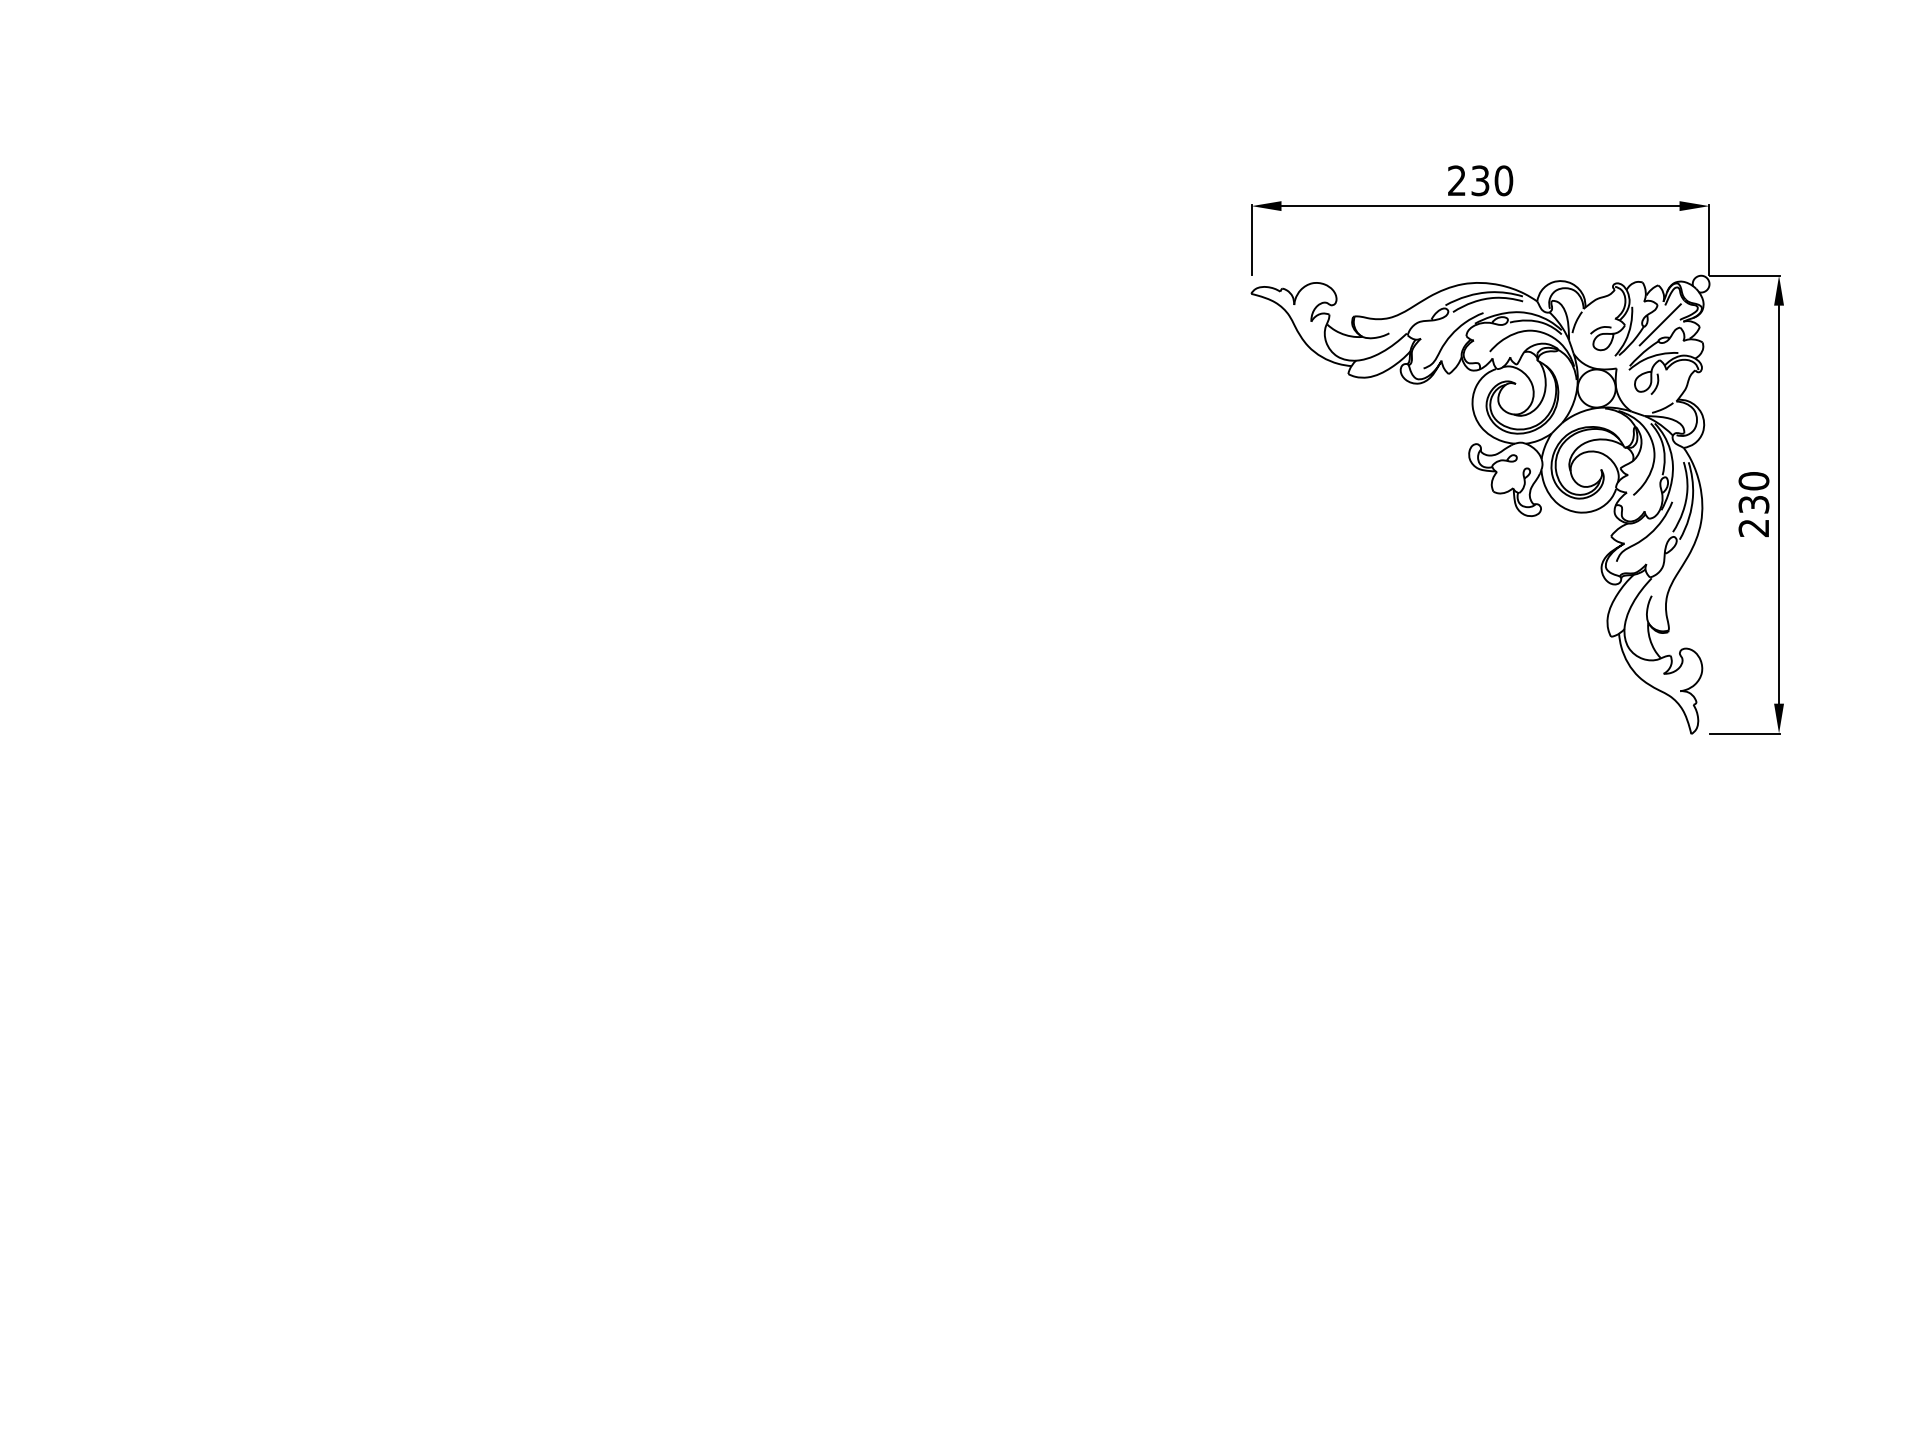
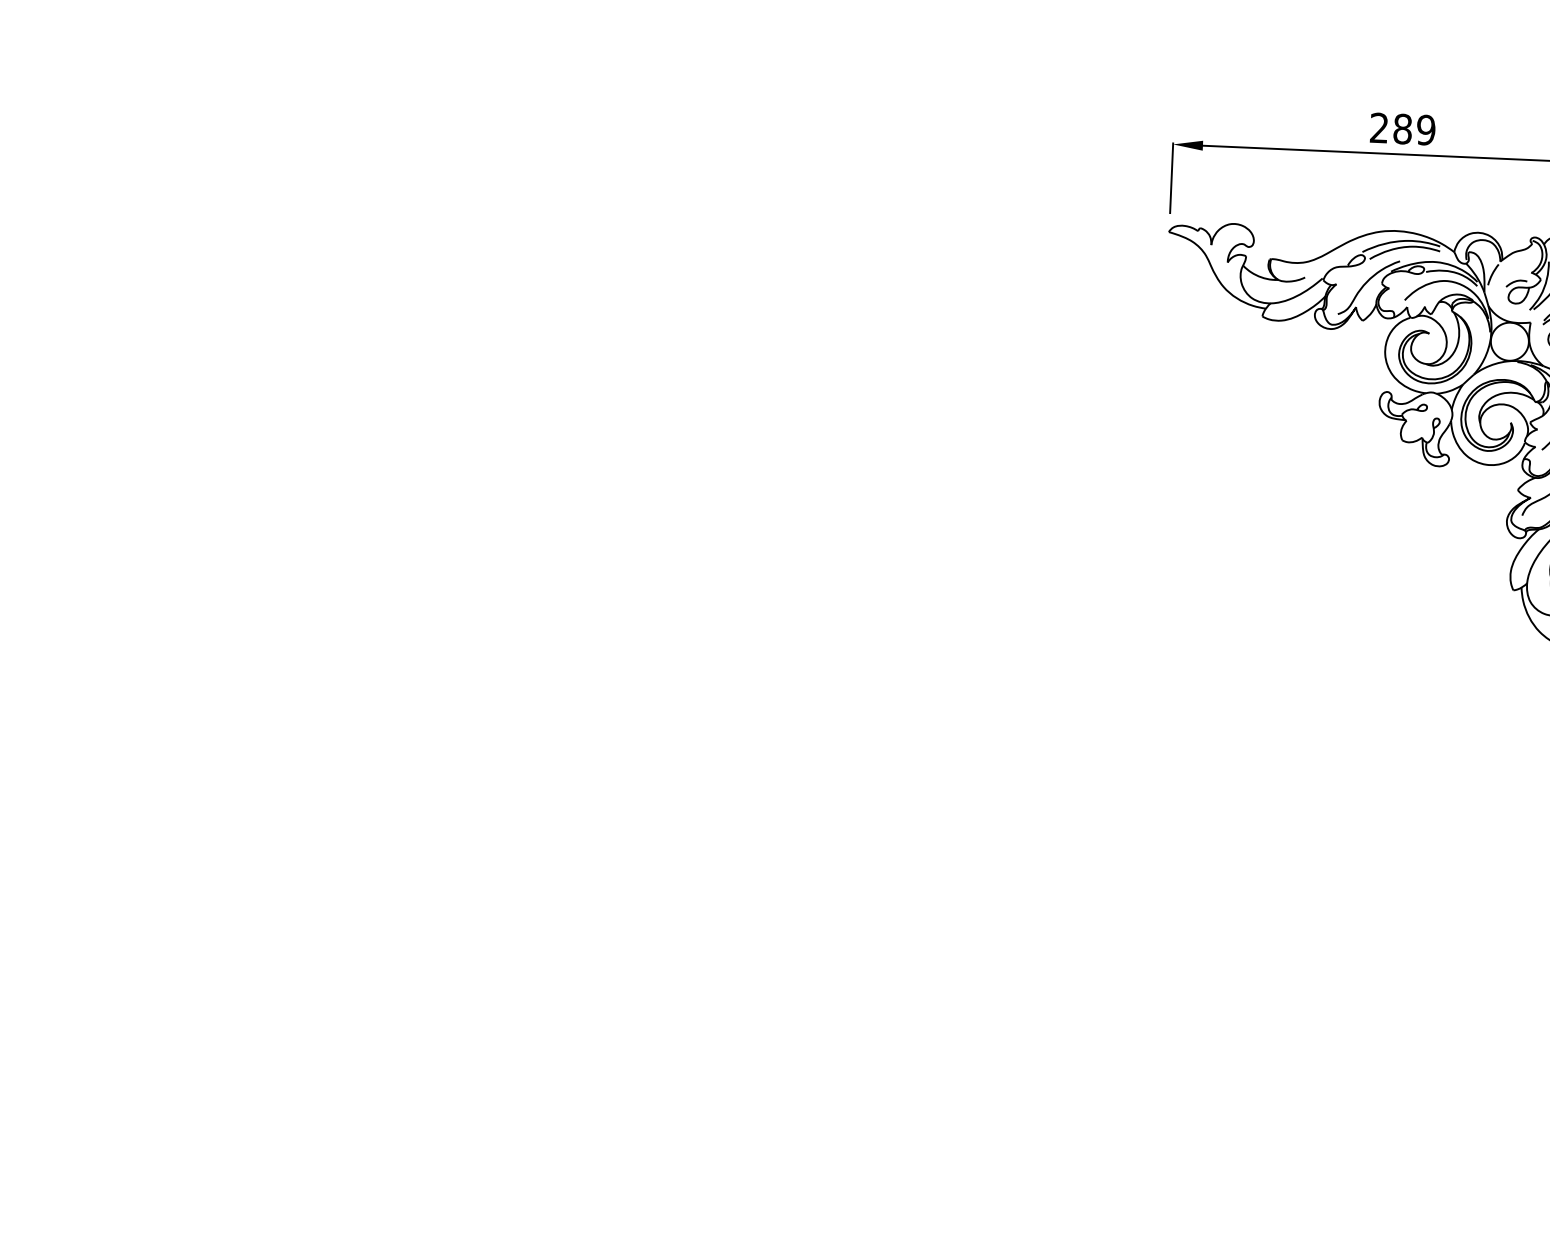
text: (1492, 180) -> (1414, 129), 230 -> 289

